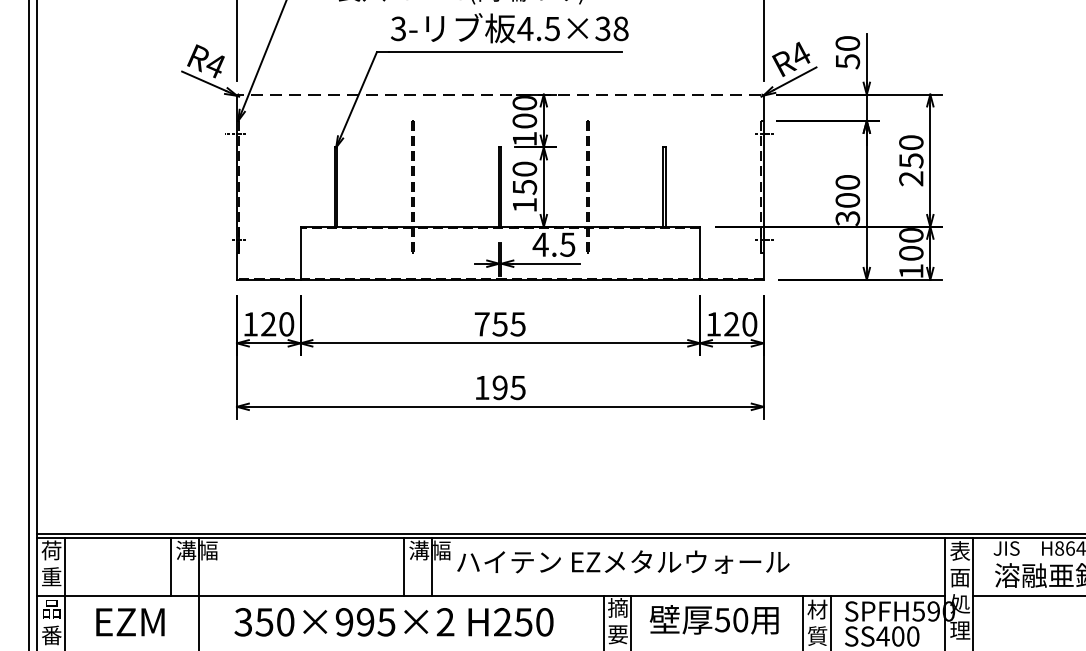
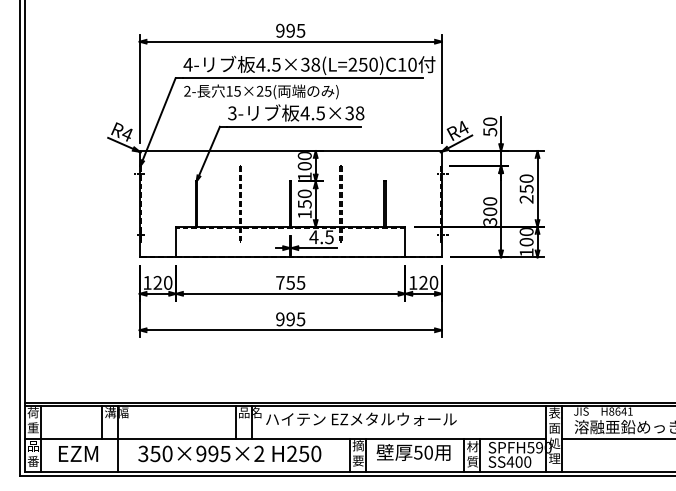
line: (499, 95) -> (290, 151), dashed -> solid
text: (482, 388) -> (280, 319), 195 -> 995
text: (430, 550) -> (250, 412), 溝幅 -> 品名

